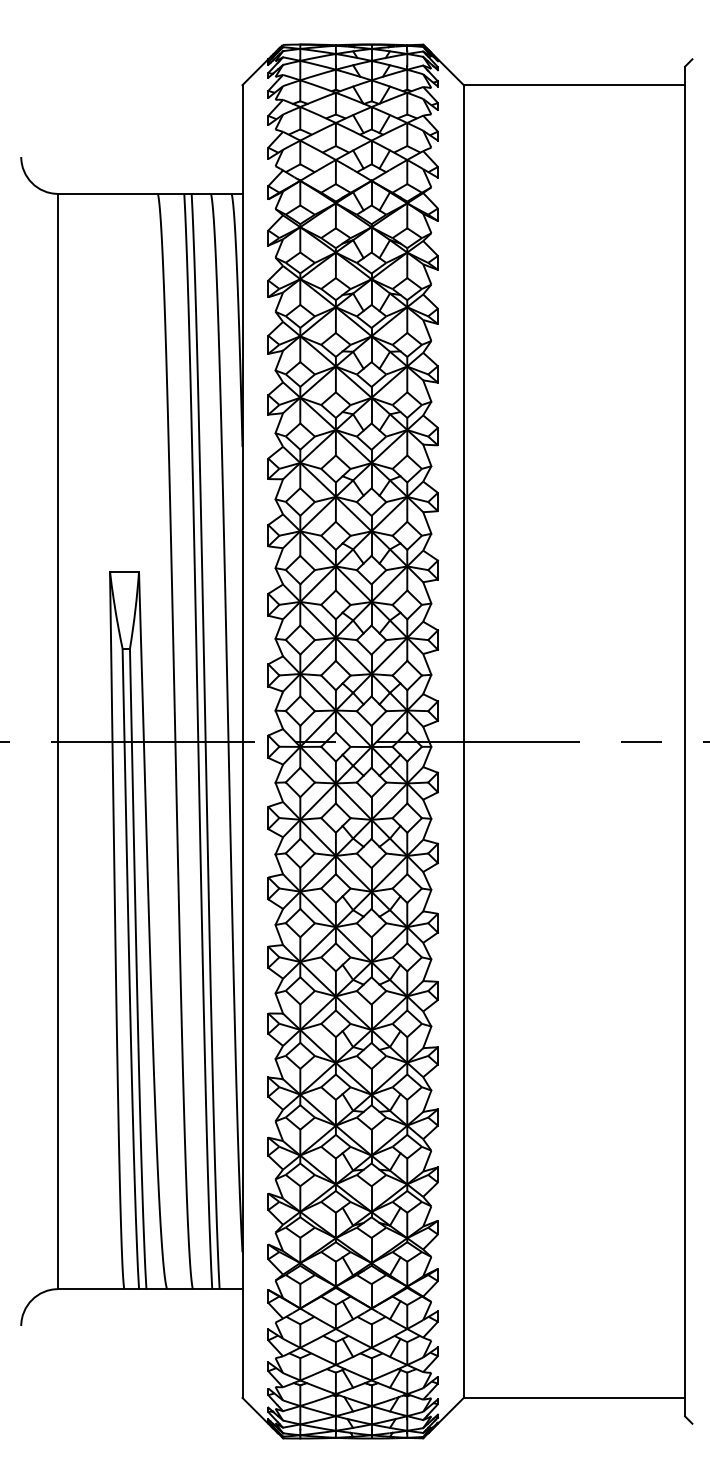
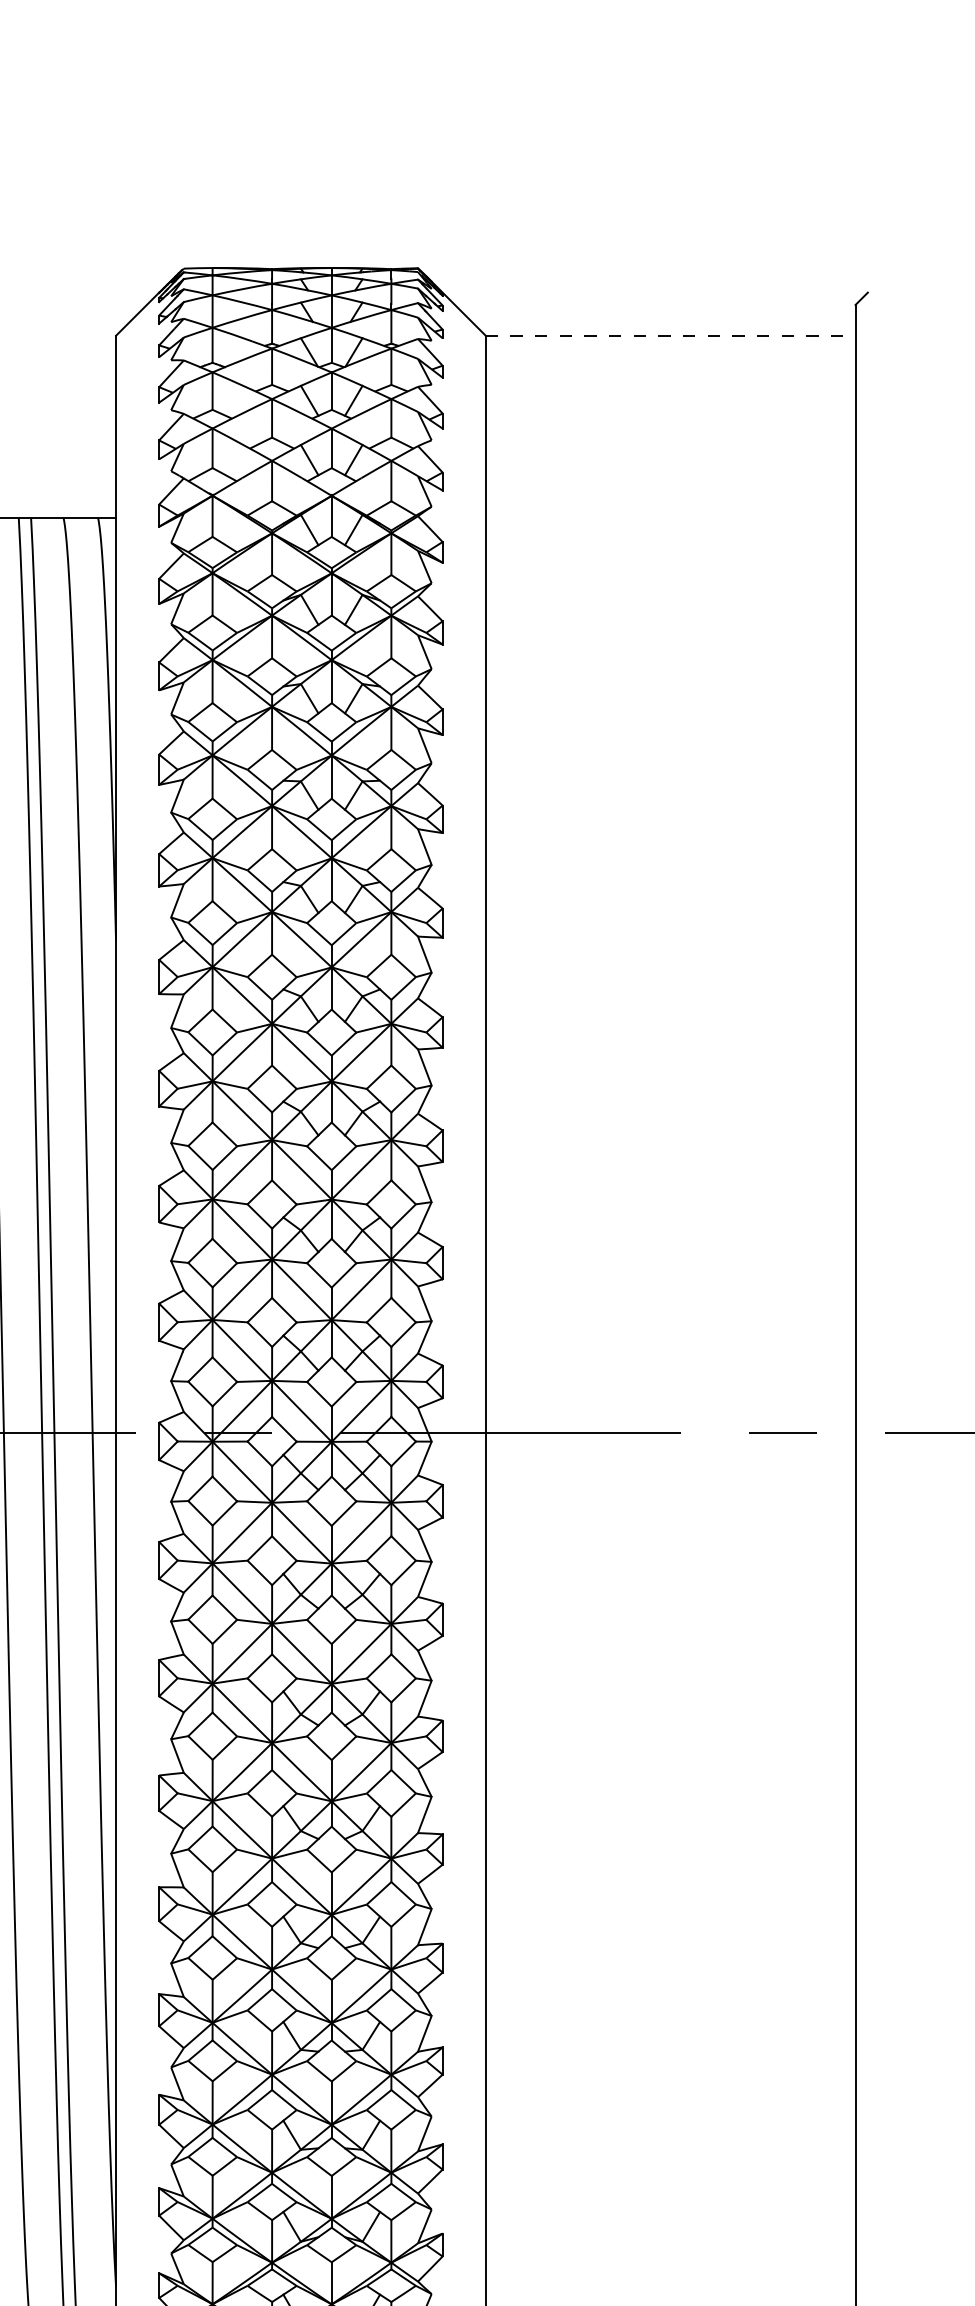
line: (574, 85) -> (670, 336), solid -> dashed

